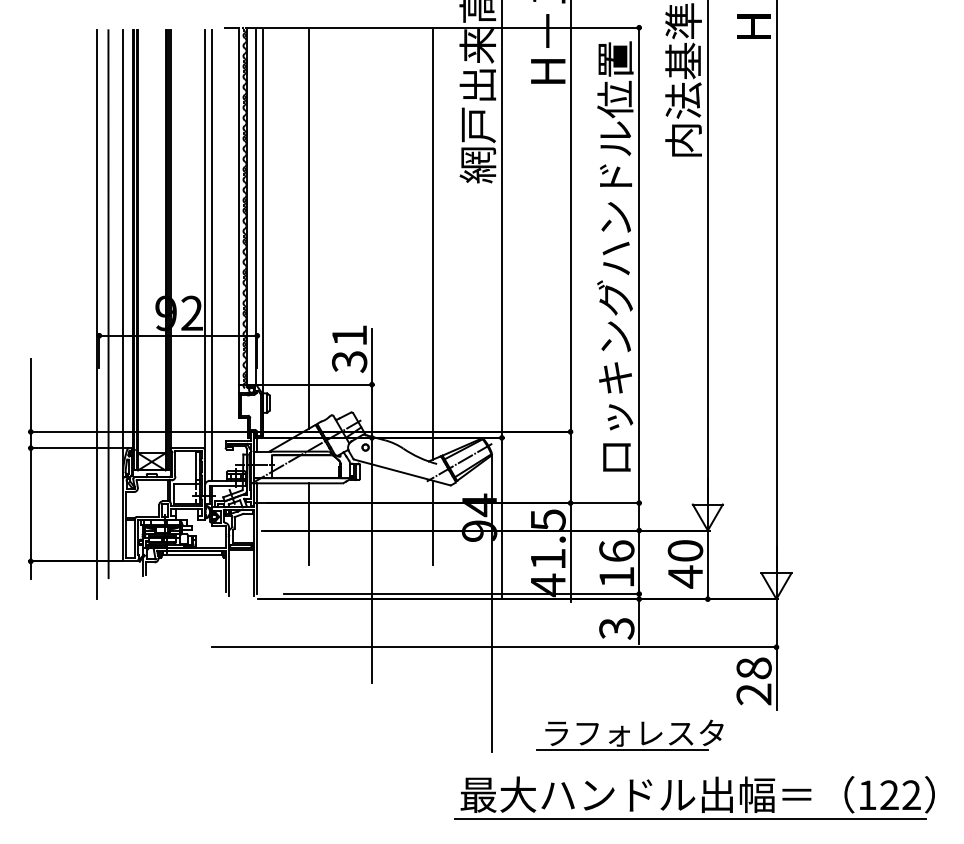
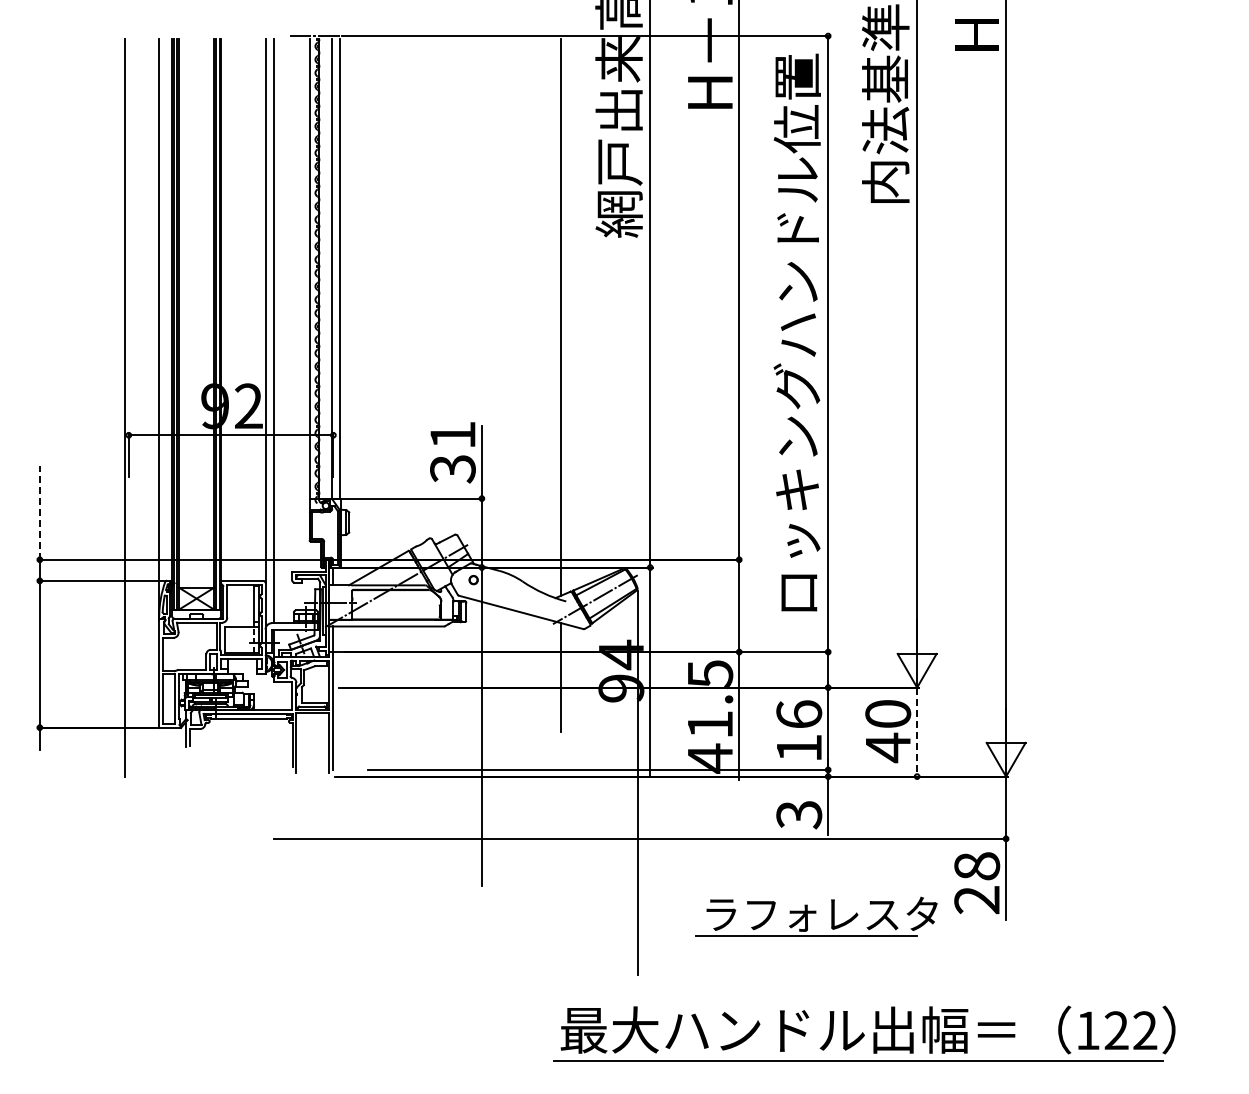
line: (309, 229) -> (400, 297), removed
line: (108, 304) -> (140, 394), removed
line: (30, 395) -> (39, 512), solid -> dashed
line: (309, 524) -> (400, 679), removed
line: (708, 565) -> (917, 732), solid -> dashed
part: (630, 734) -> (816, 916), moved
part: (694, 797) -> (864, 1033), moved

